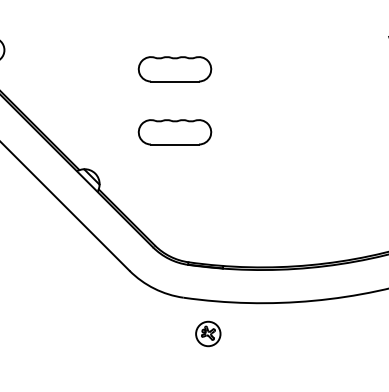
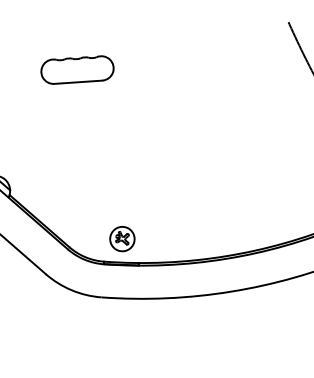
part: (174, 132) -> (81, 133), removed
part: (208, 333) -> (122, 238), moved

